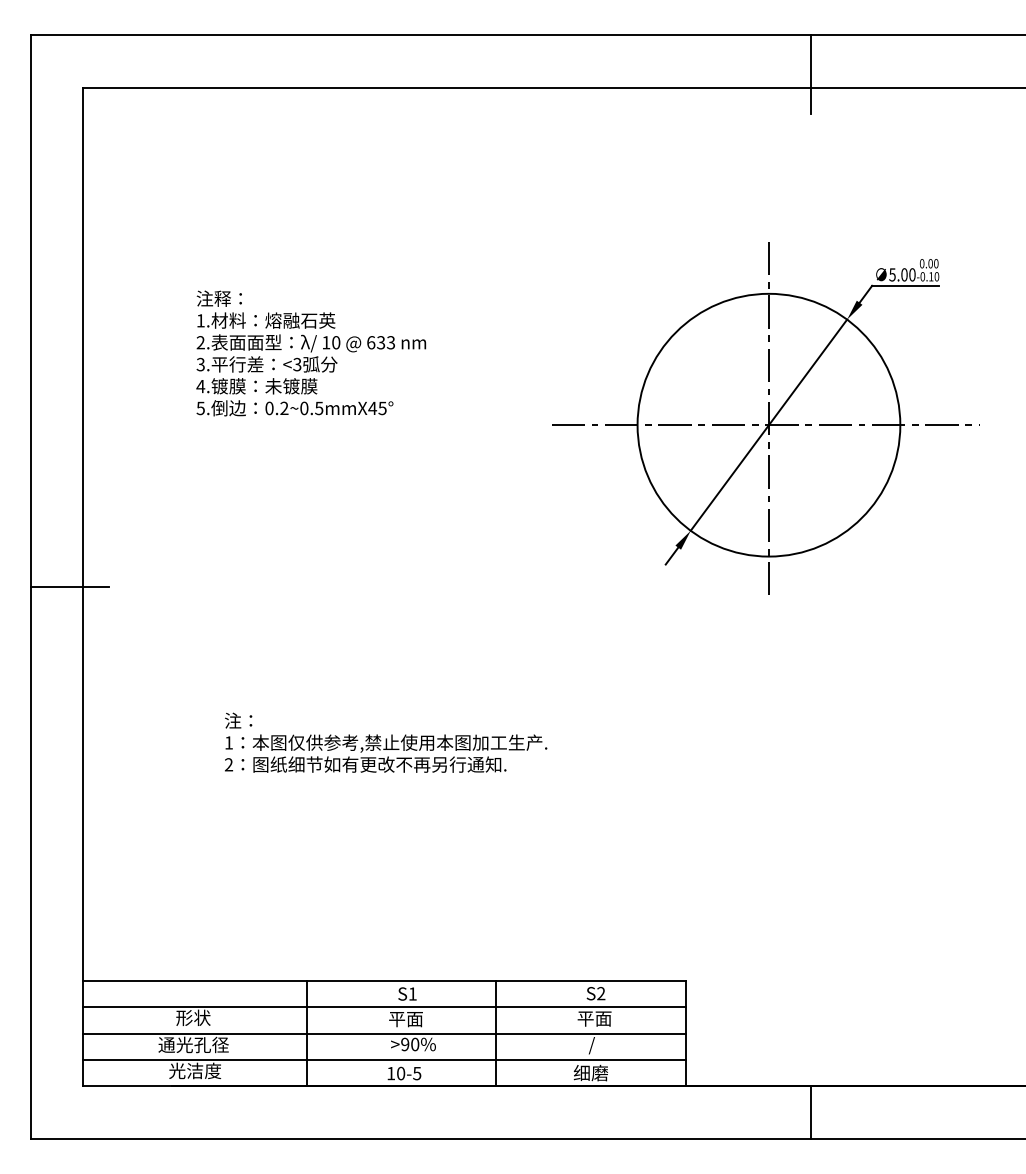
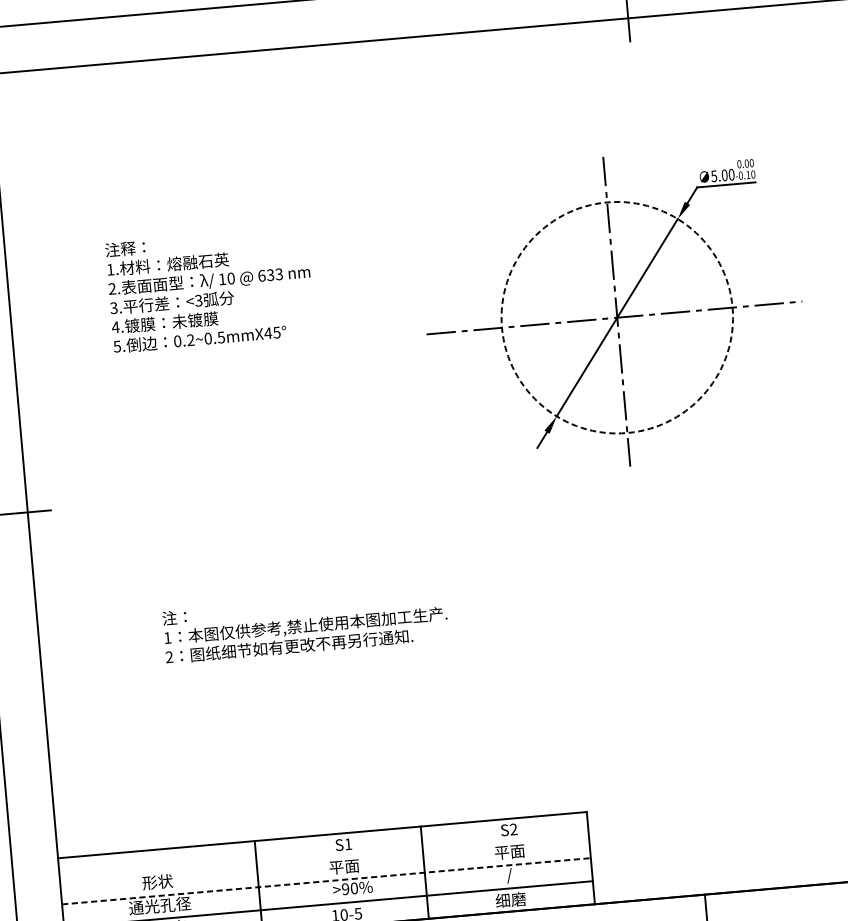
circle: (768, 424) -> (616, 317), solid -> dashed
line: (384, 1007) -> (324, 858), removed
line: (384, 1033) -> (326, 881), solid -> dashed

